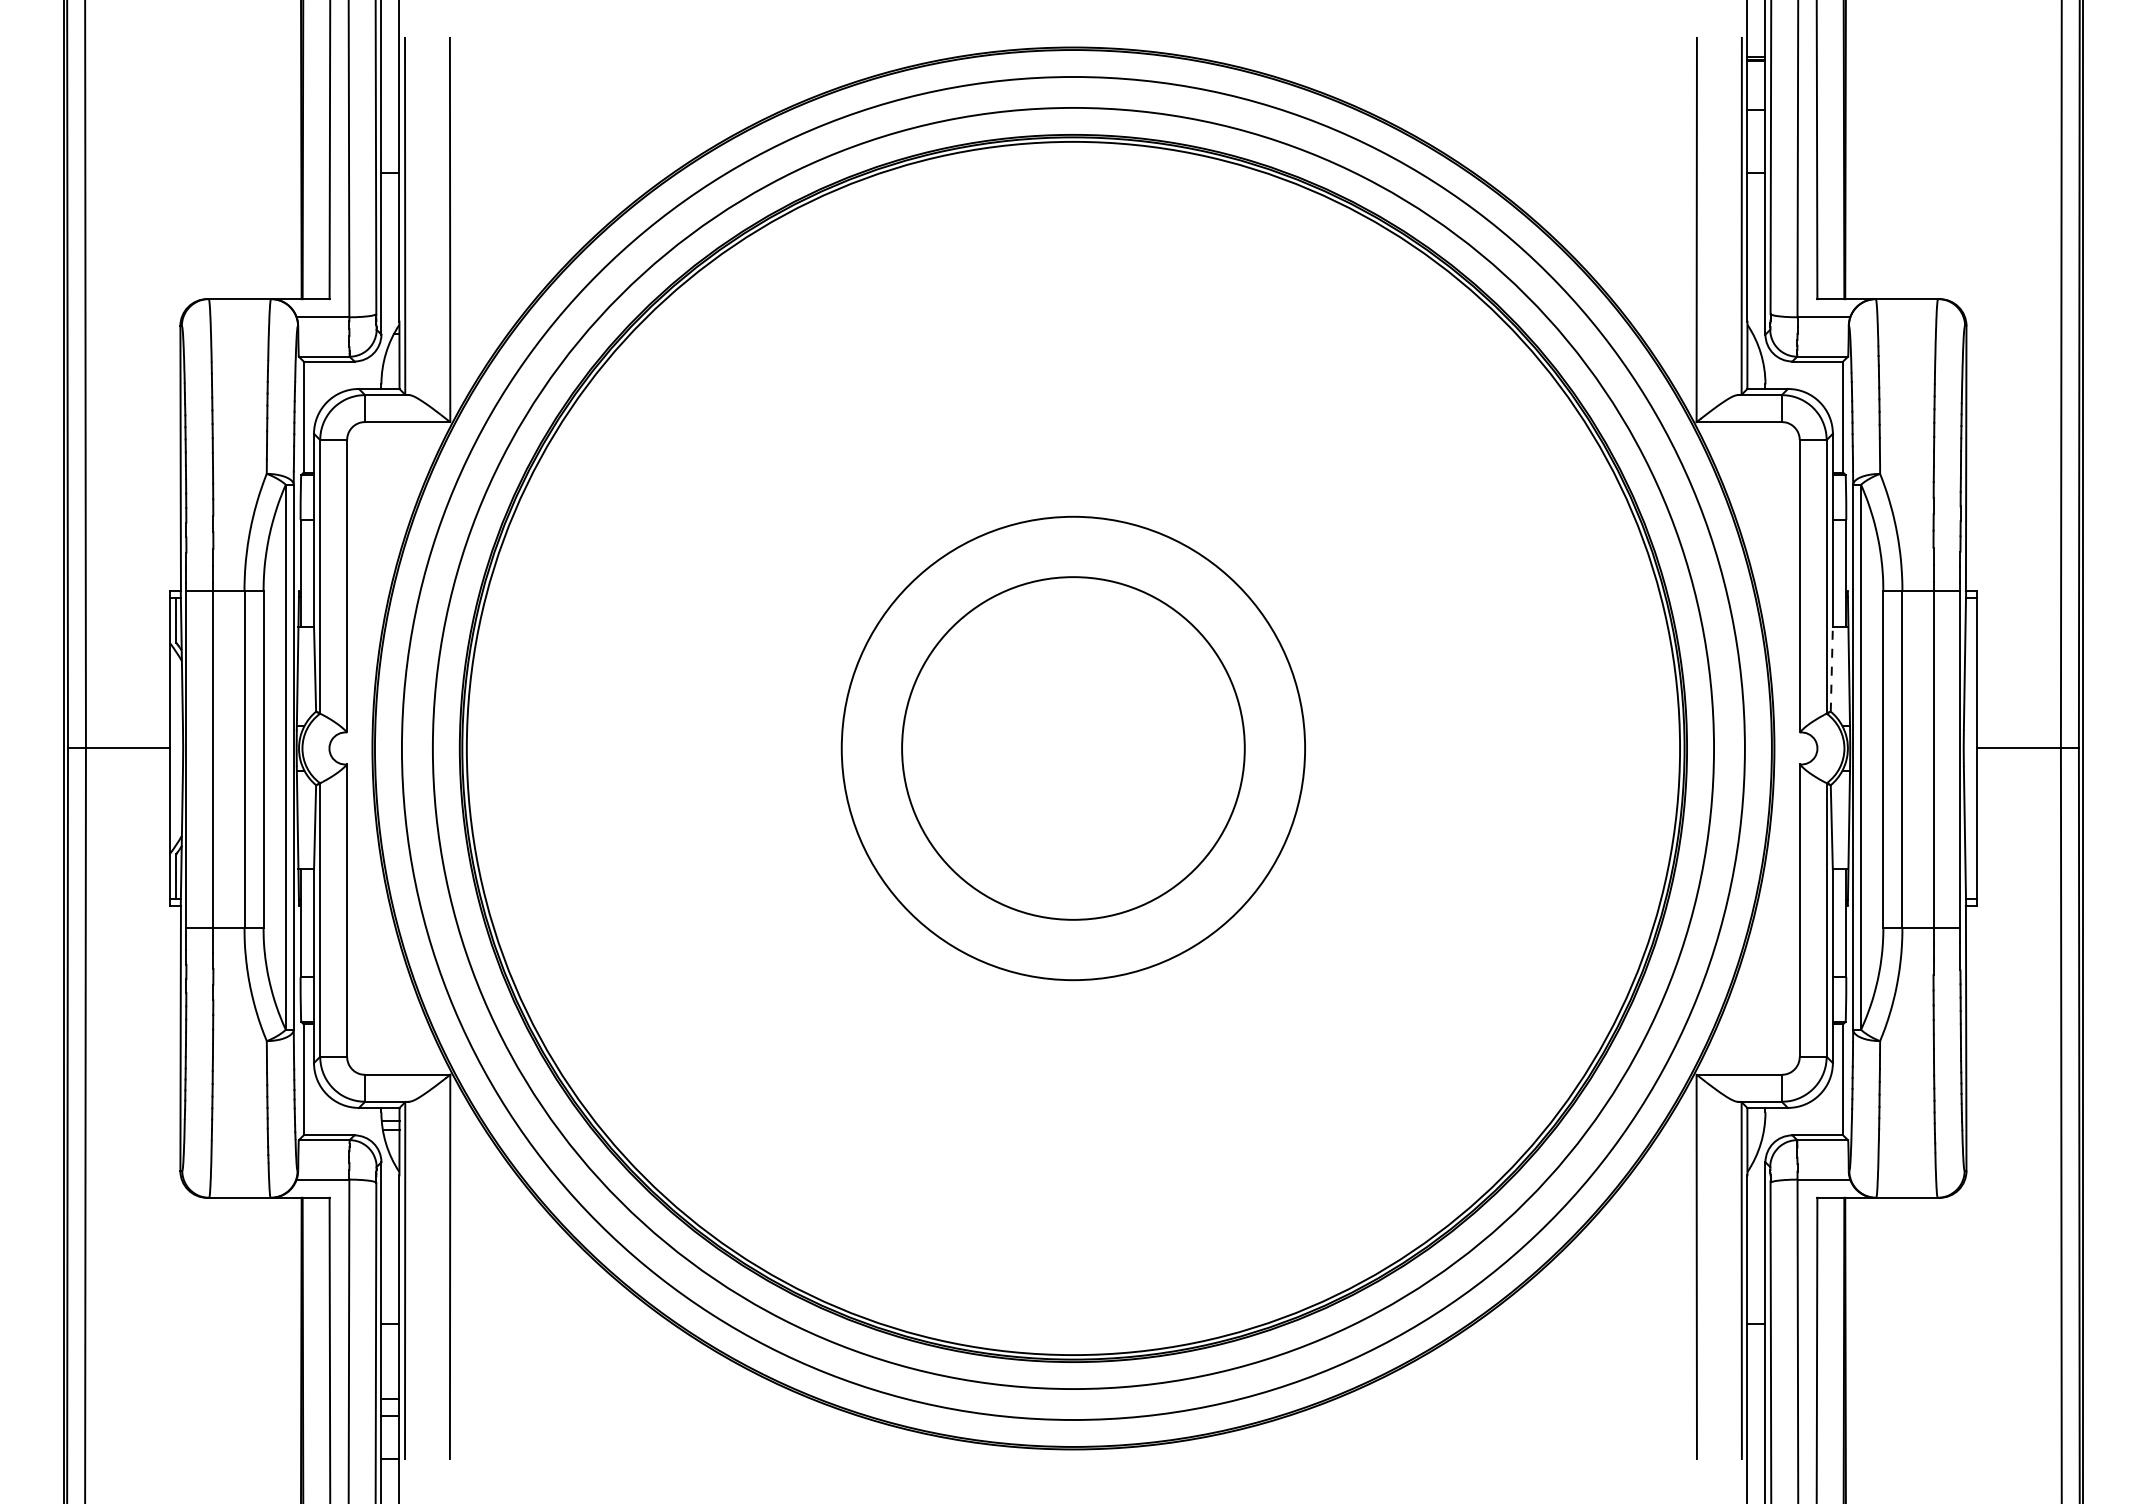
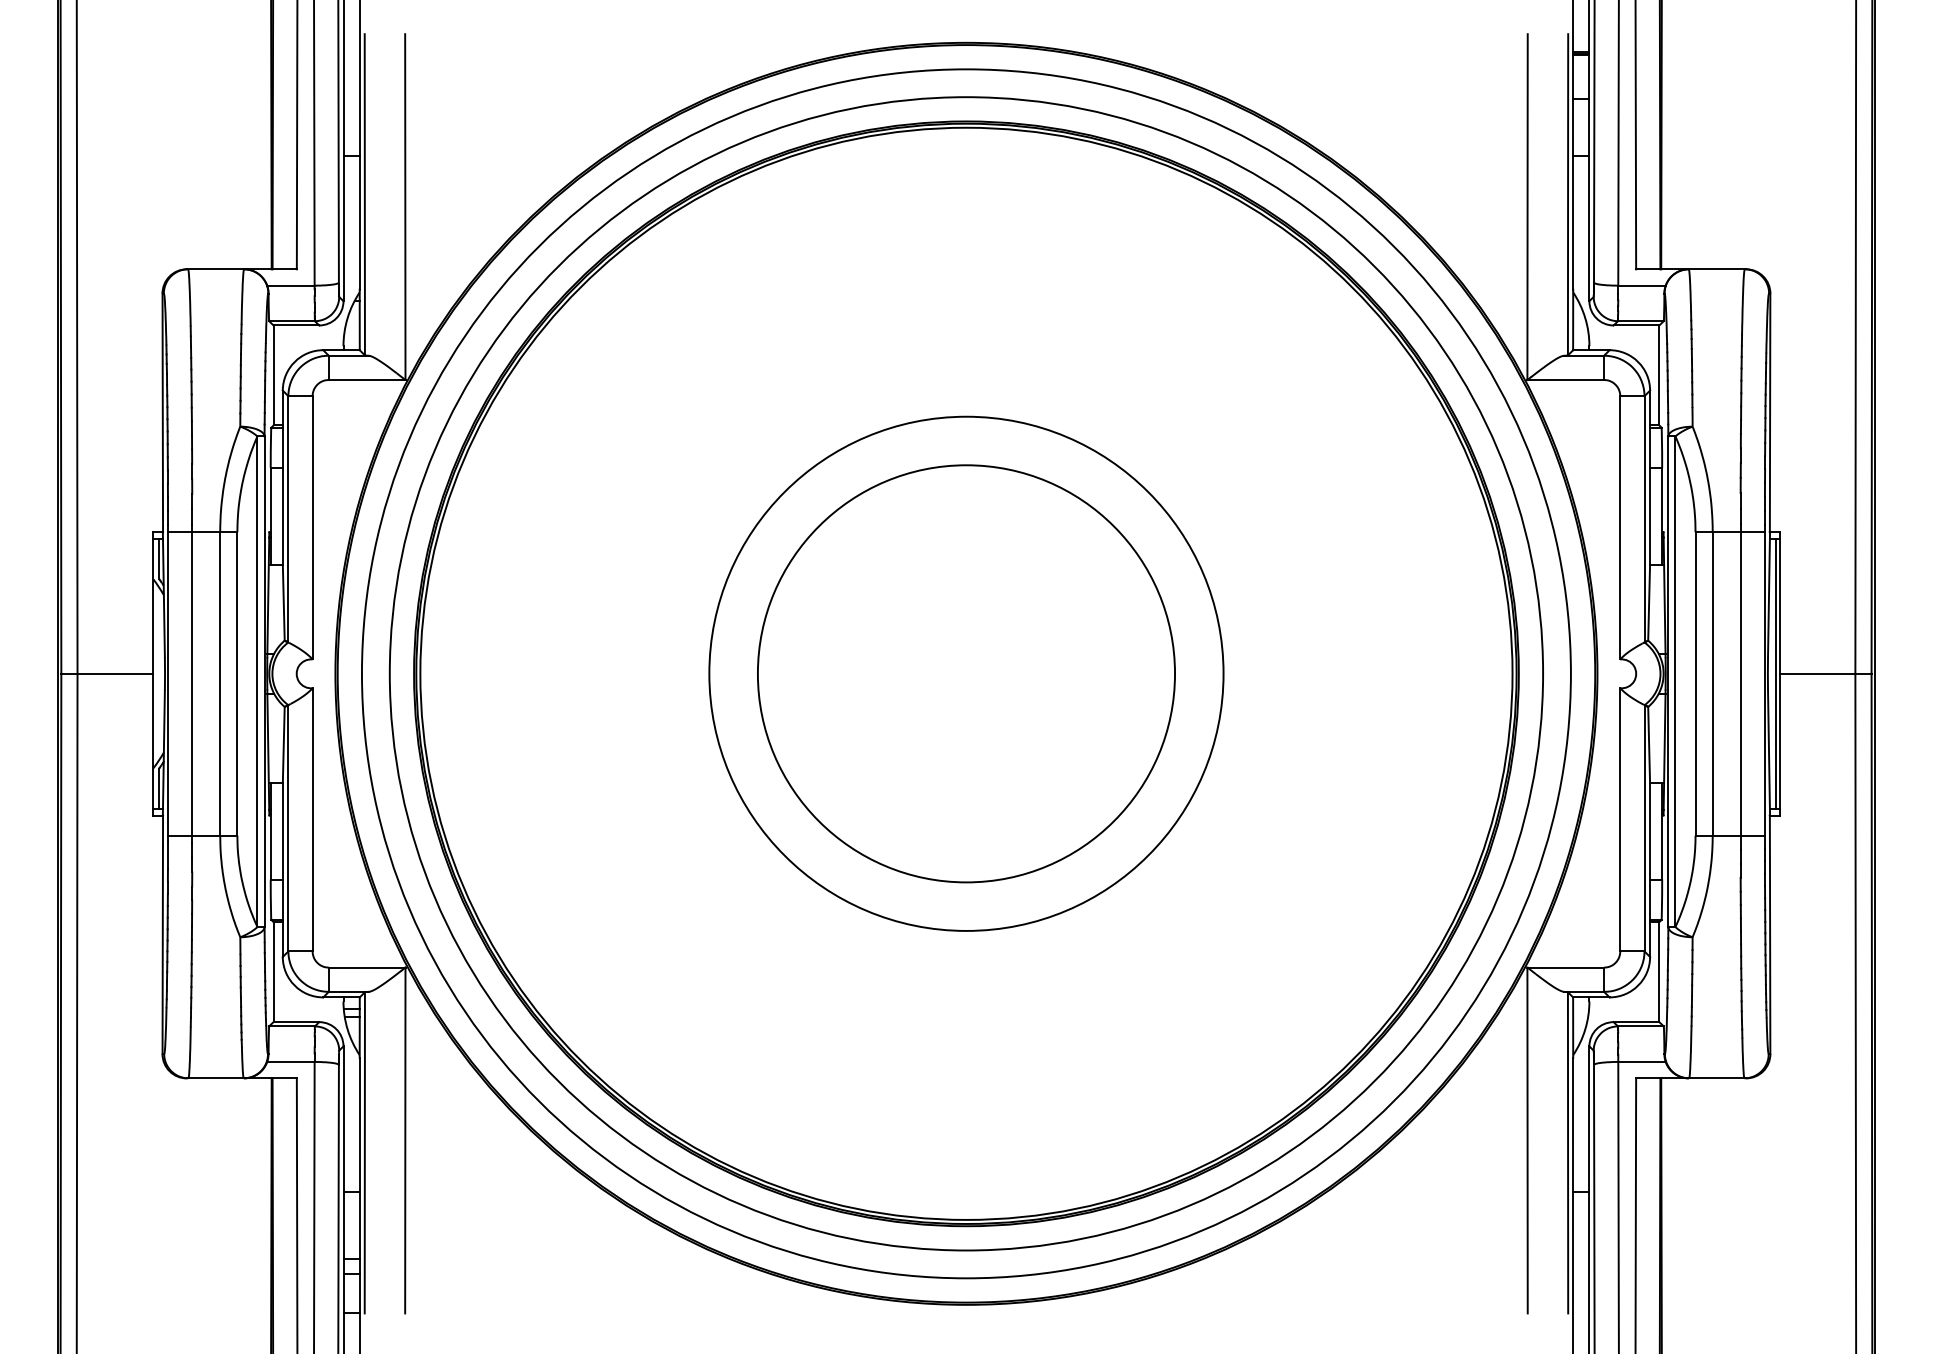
line: (1831, 669) -> (1648, 602), dashed -> solid
circle: (1073, 748) -> (966, 673), size x1.67
line: (1972, 748) -> (1775, 673), added

